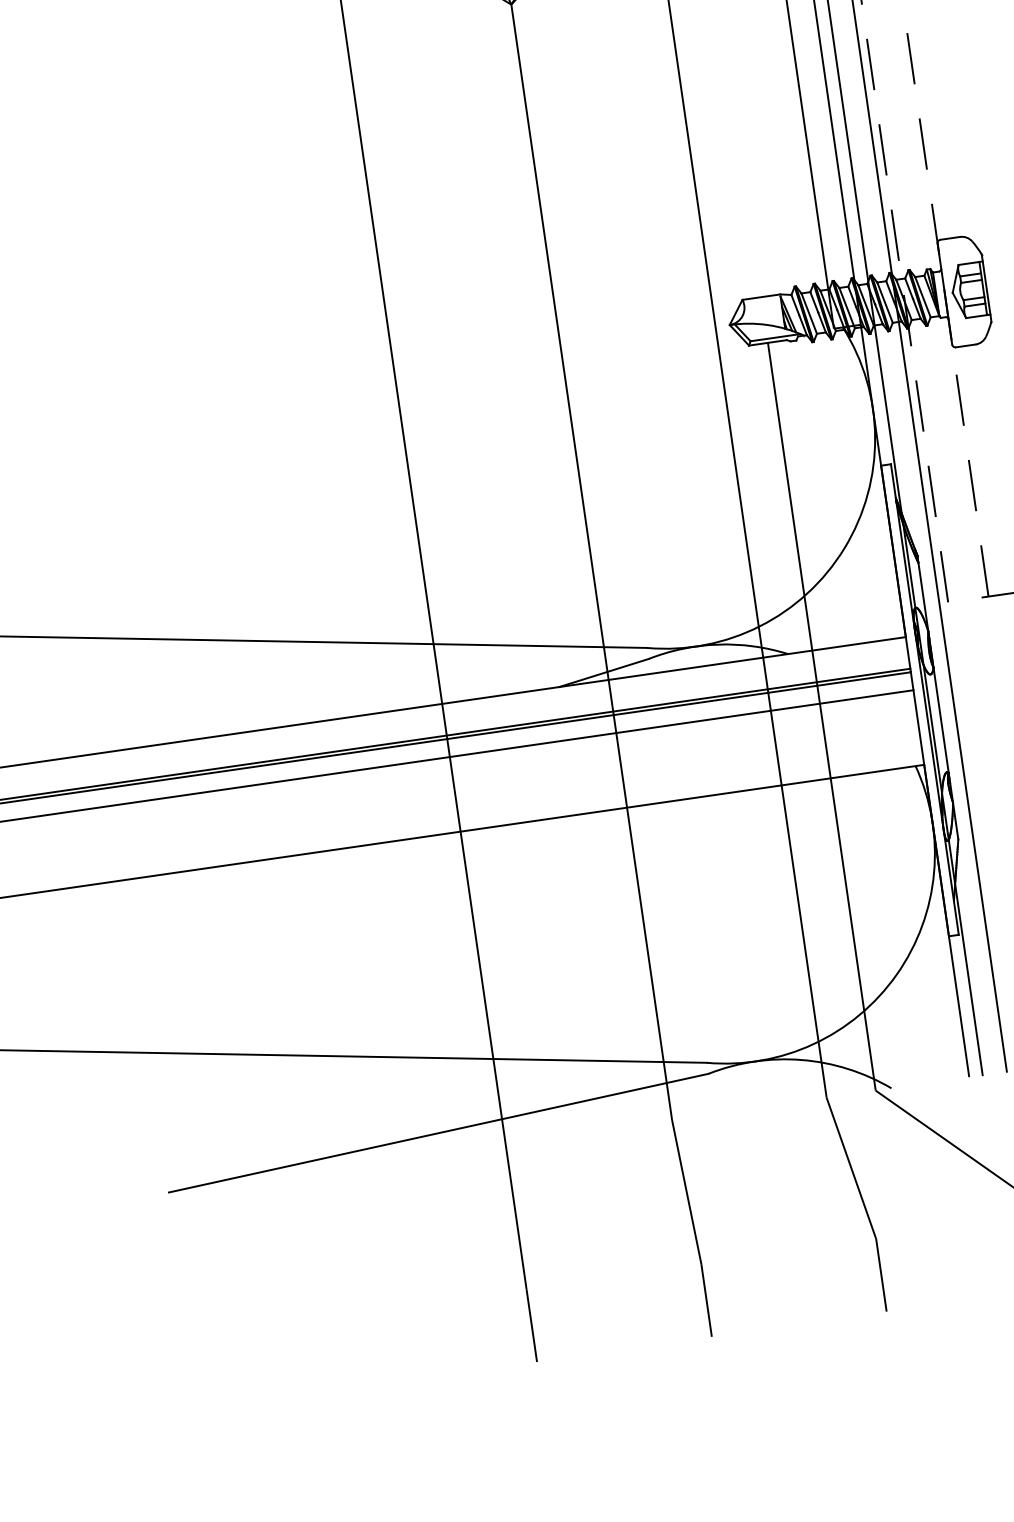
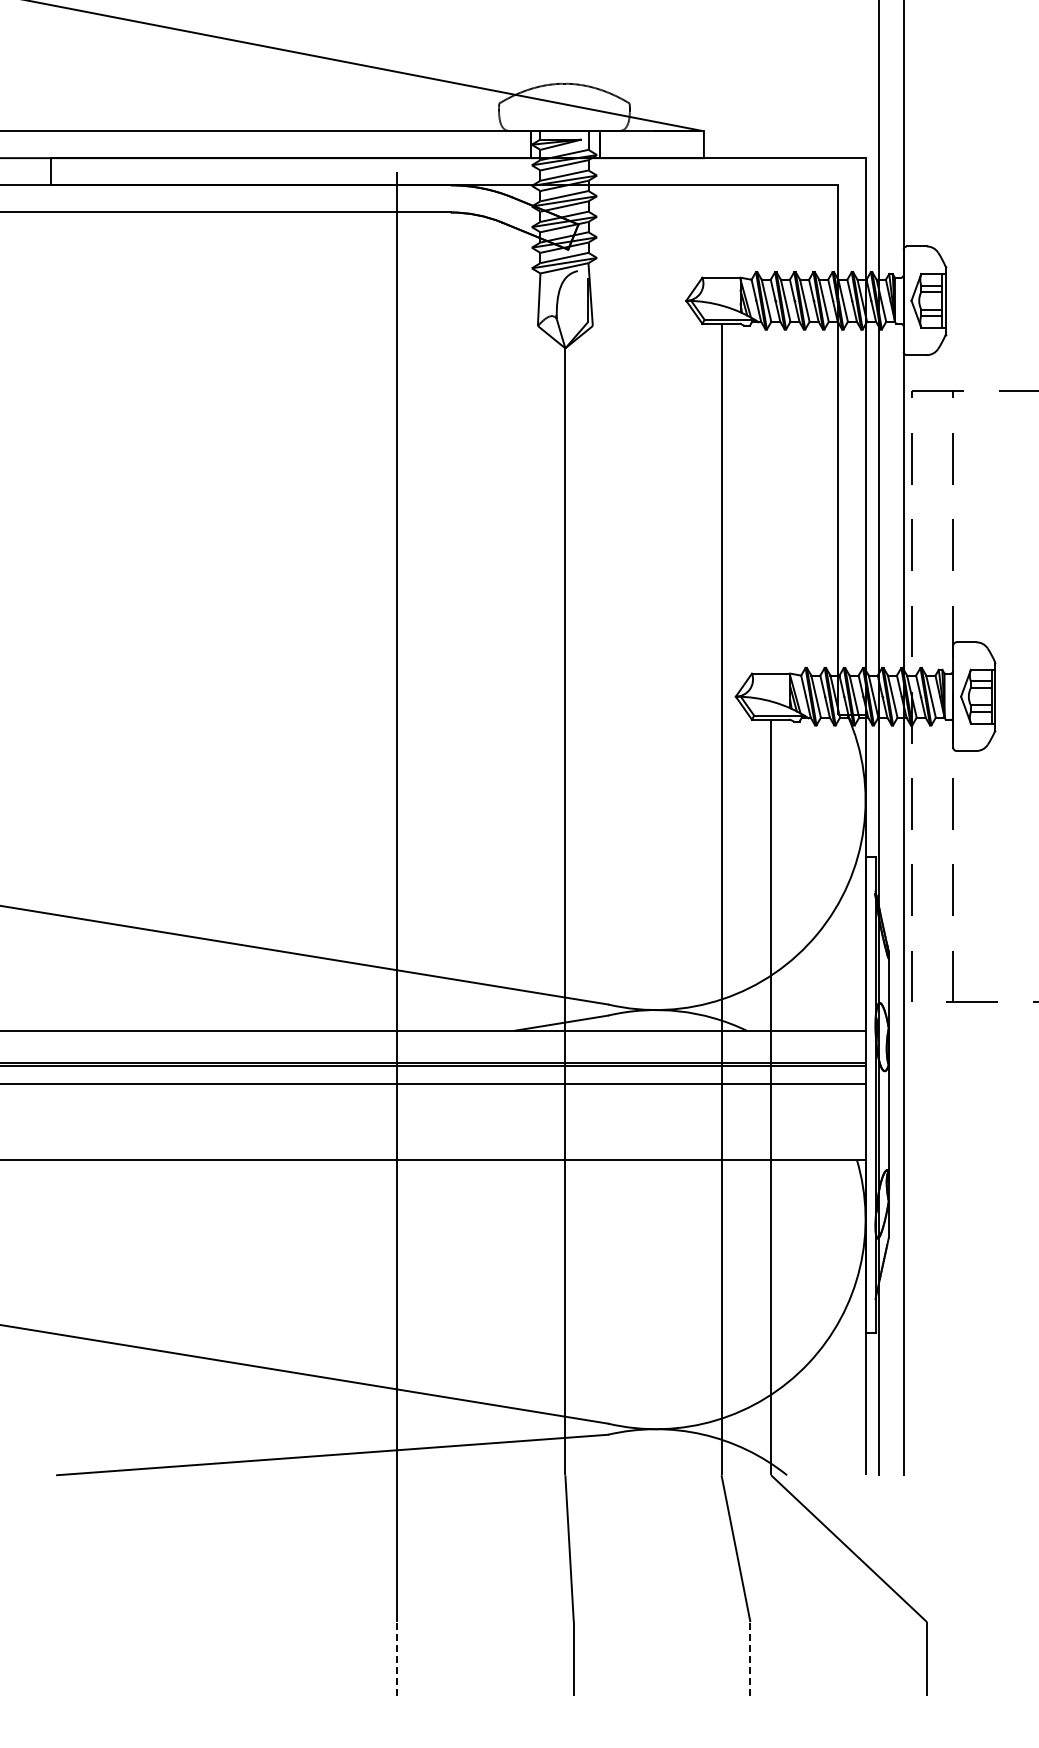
line: (881, 1274) -> (750, 1658), solid -> dashed
line: (532, 1325) -> (397, 1658), solid -> dashed

